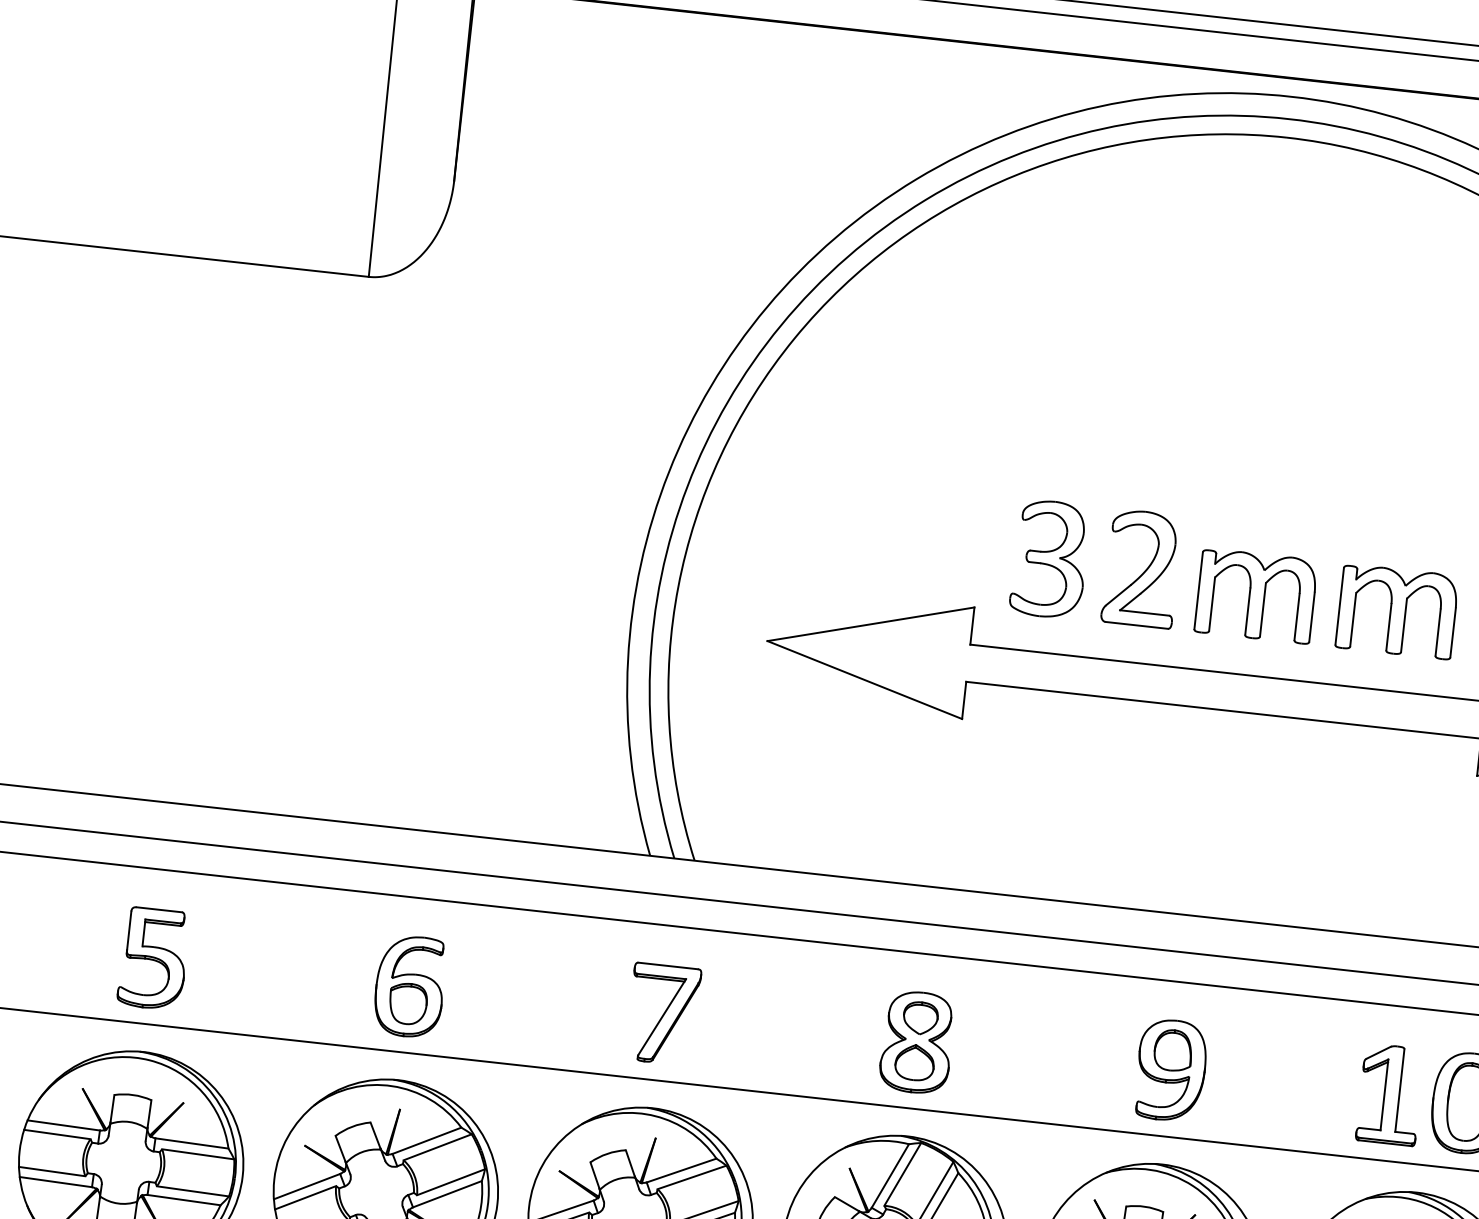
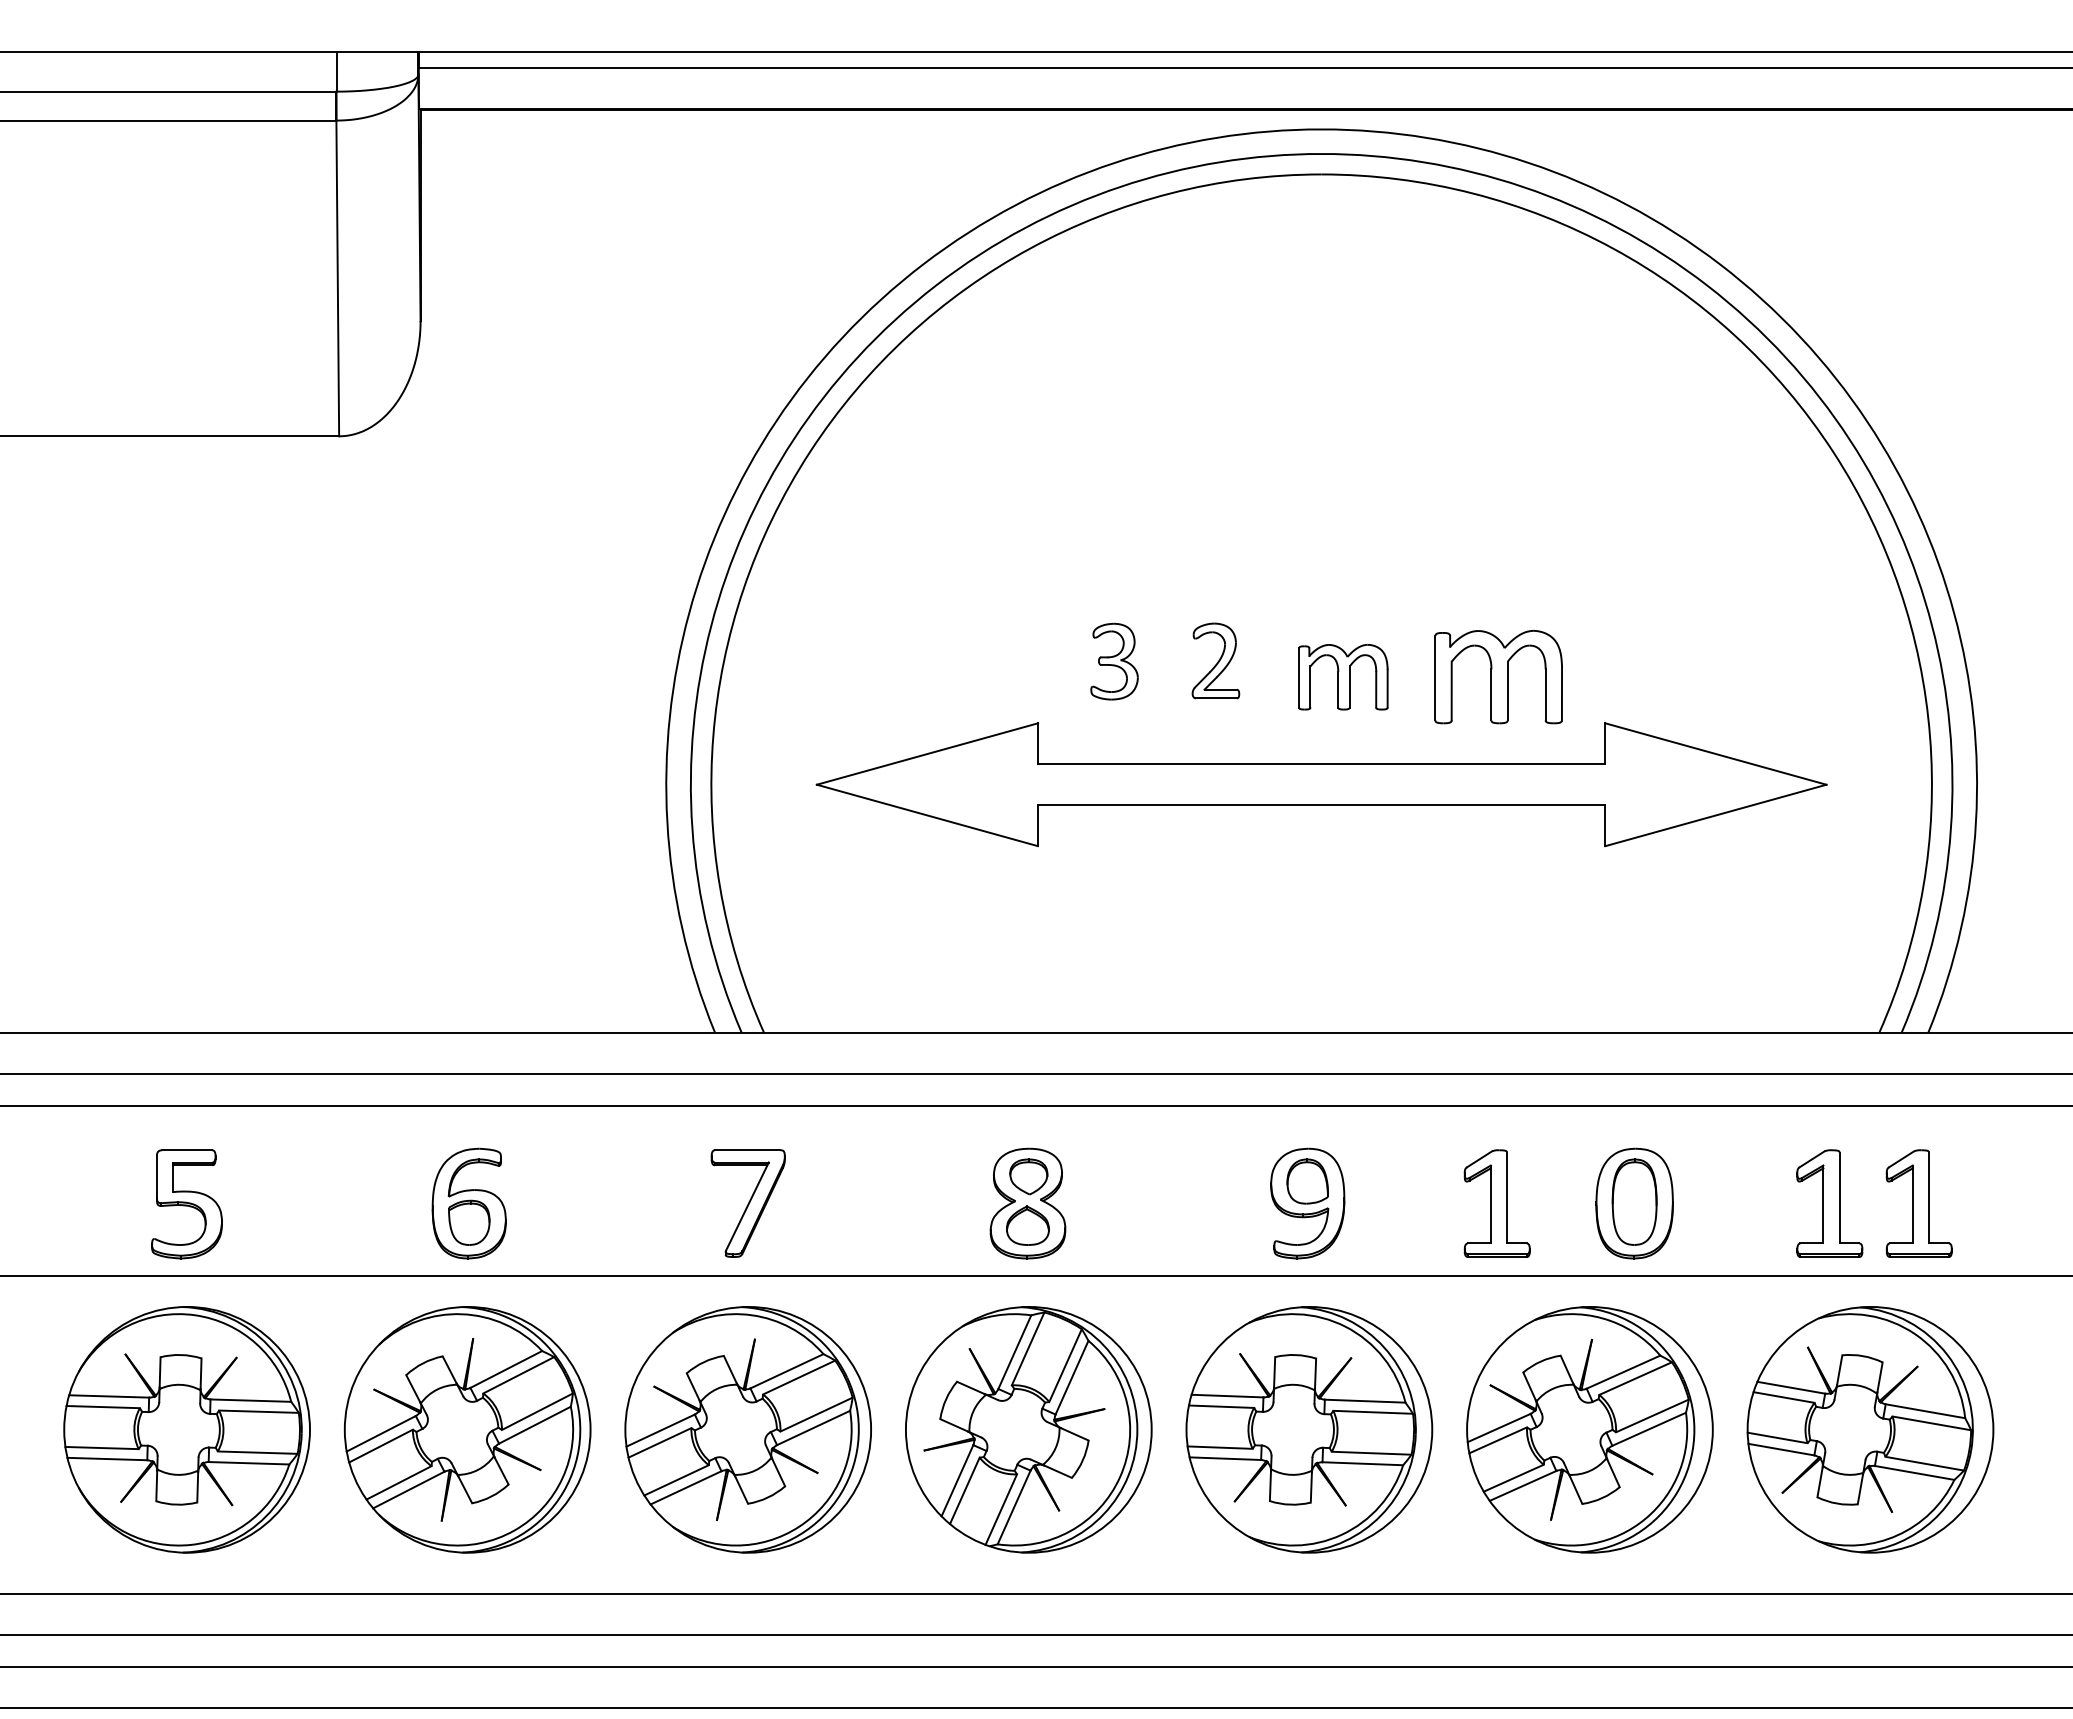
part: (1050, 559) -> (1114, 661), size x0.6
part: (1141, 568) -> (1215, 660), size x0.6
part: (1256, 596) -> (1343, 677), size x0.7
part: (1389, 1094) -> (1496, 1203), moved

